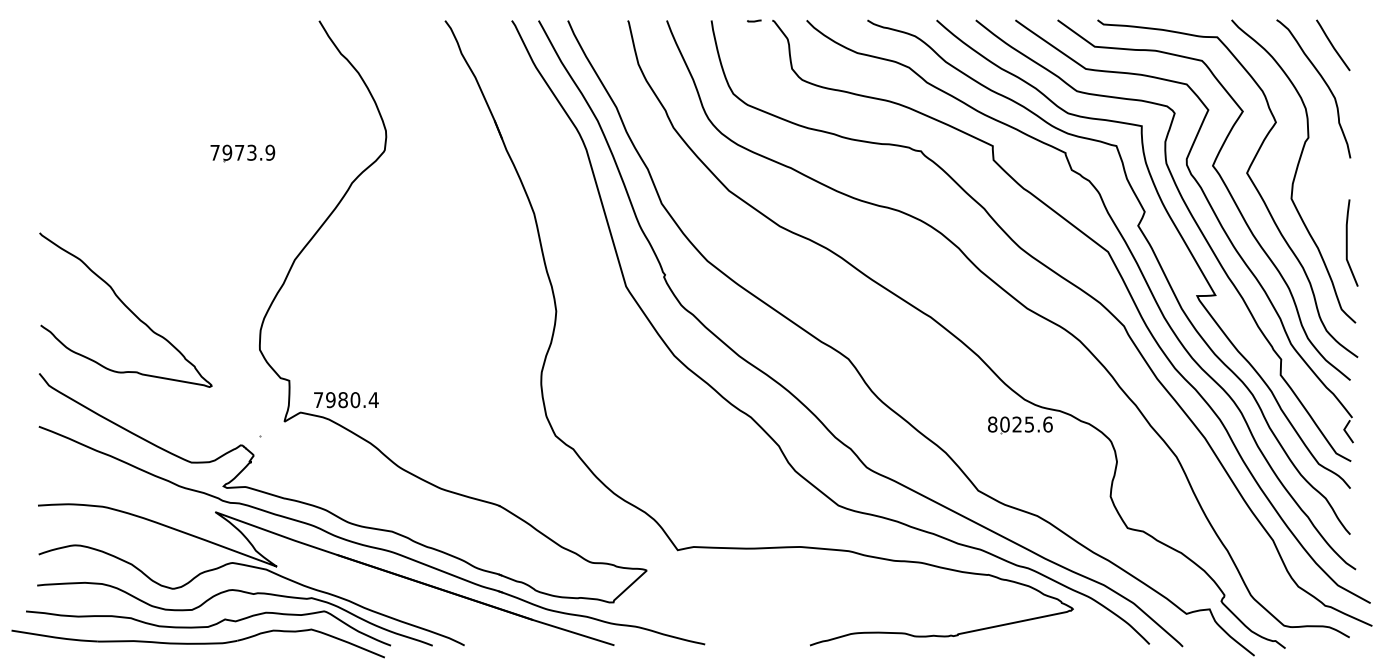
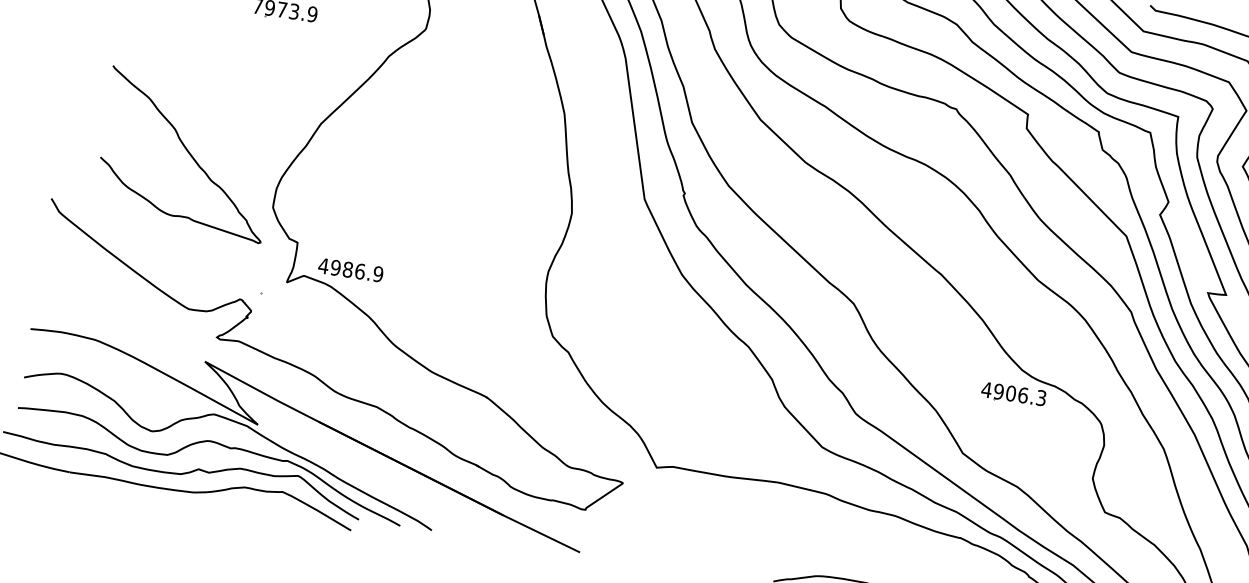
curve: (126, 308) -> (187, 153), moved
text: (345, 400) -> (350, 270), 7980.4 -> 4986.9
text: (1019, 424) -> (1013, 393), 8025.6 -> 4906.3
part: (369, 545) -> (352, 417), removed

